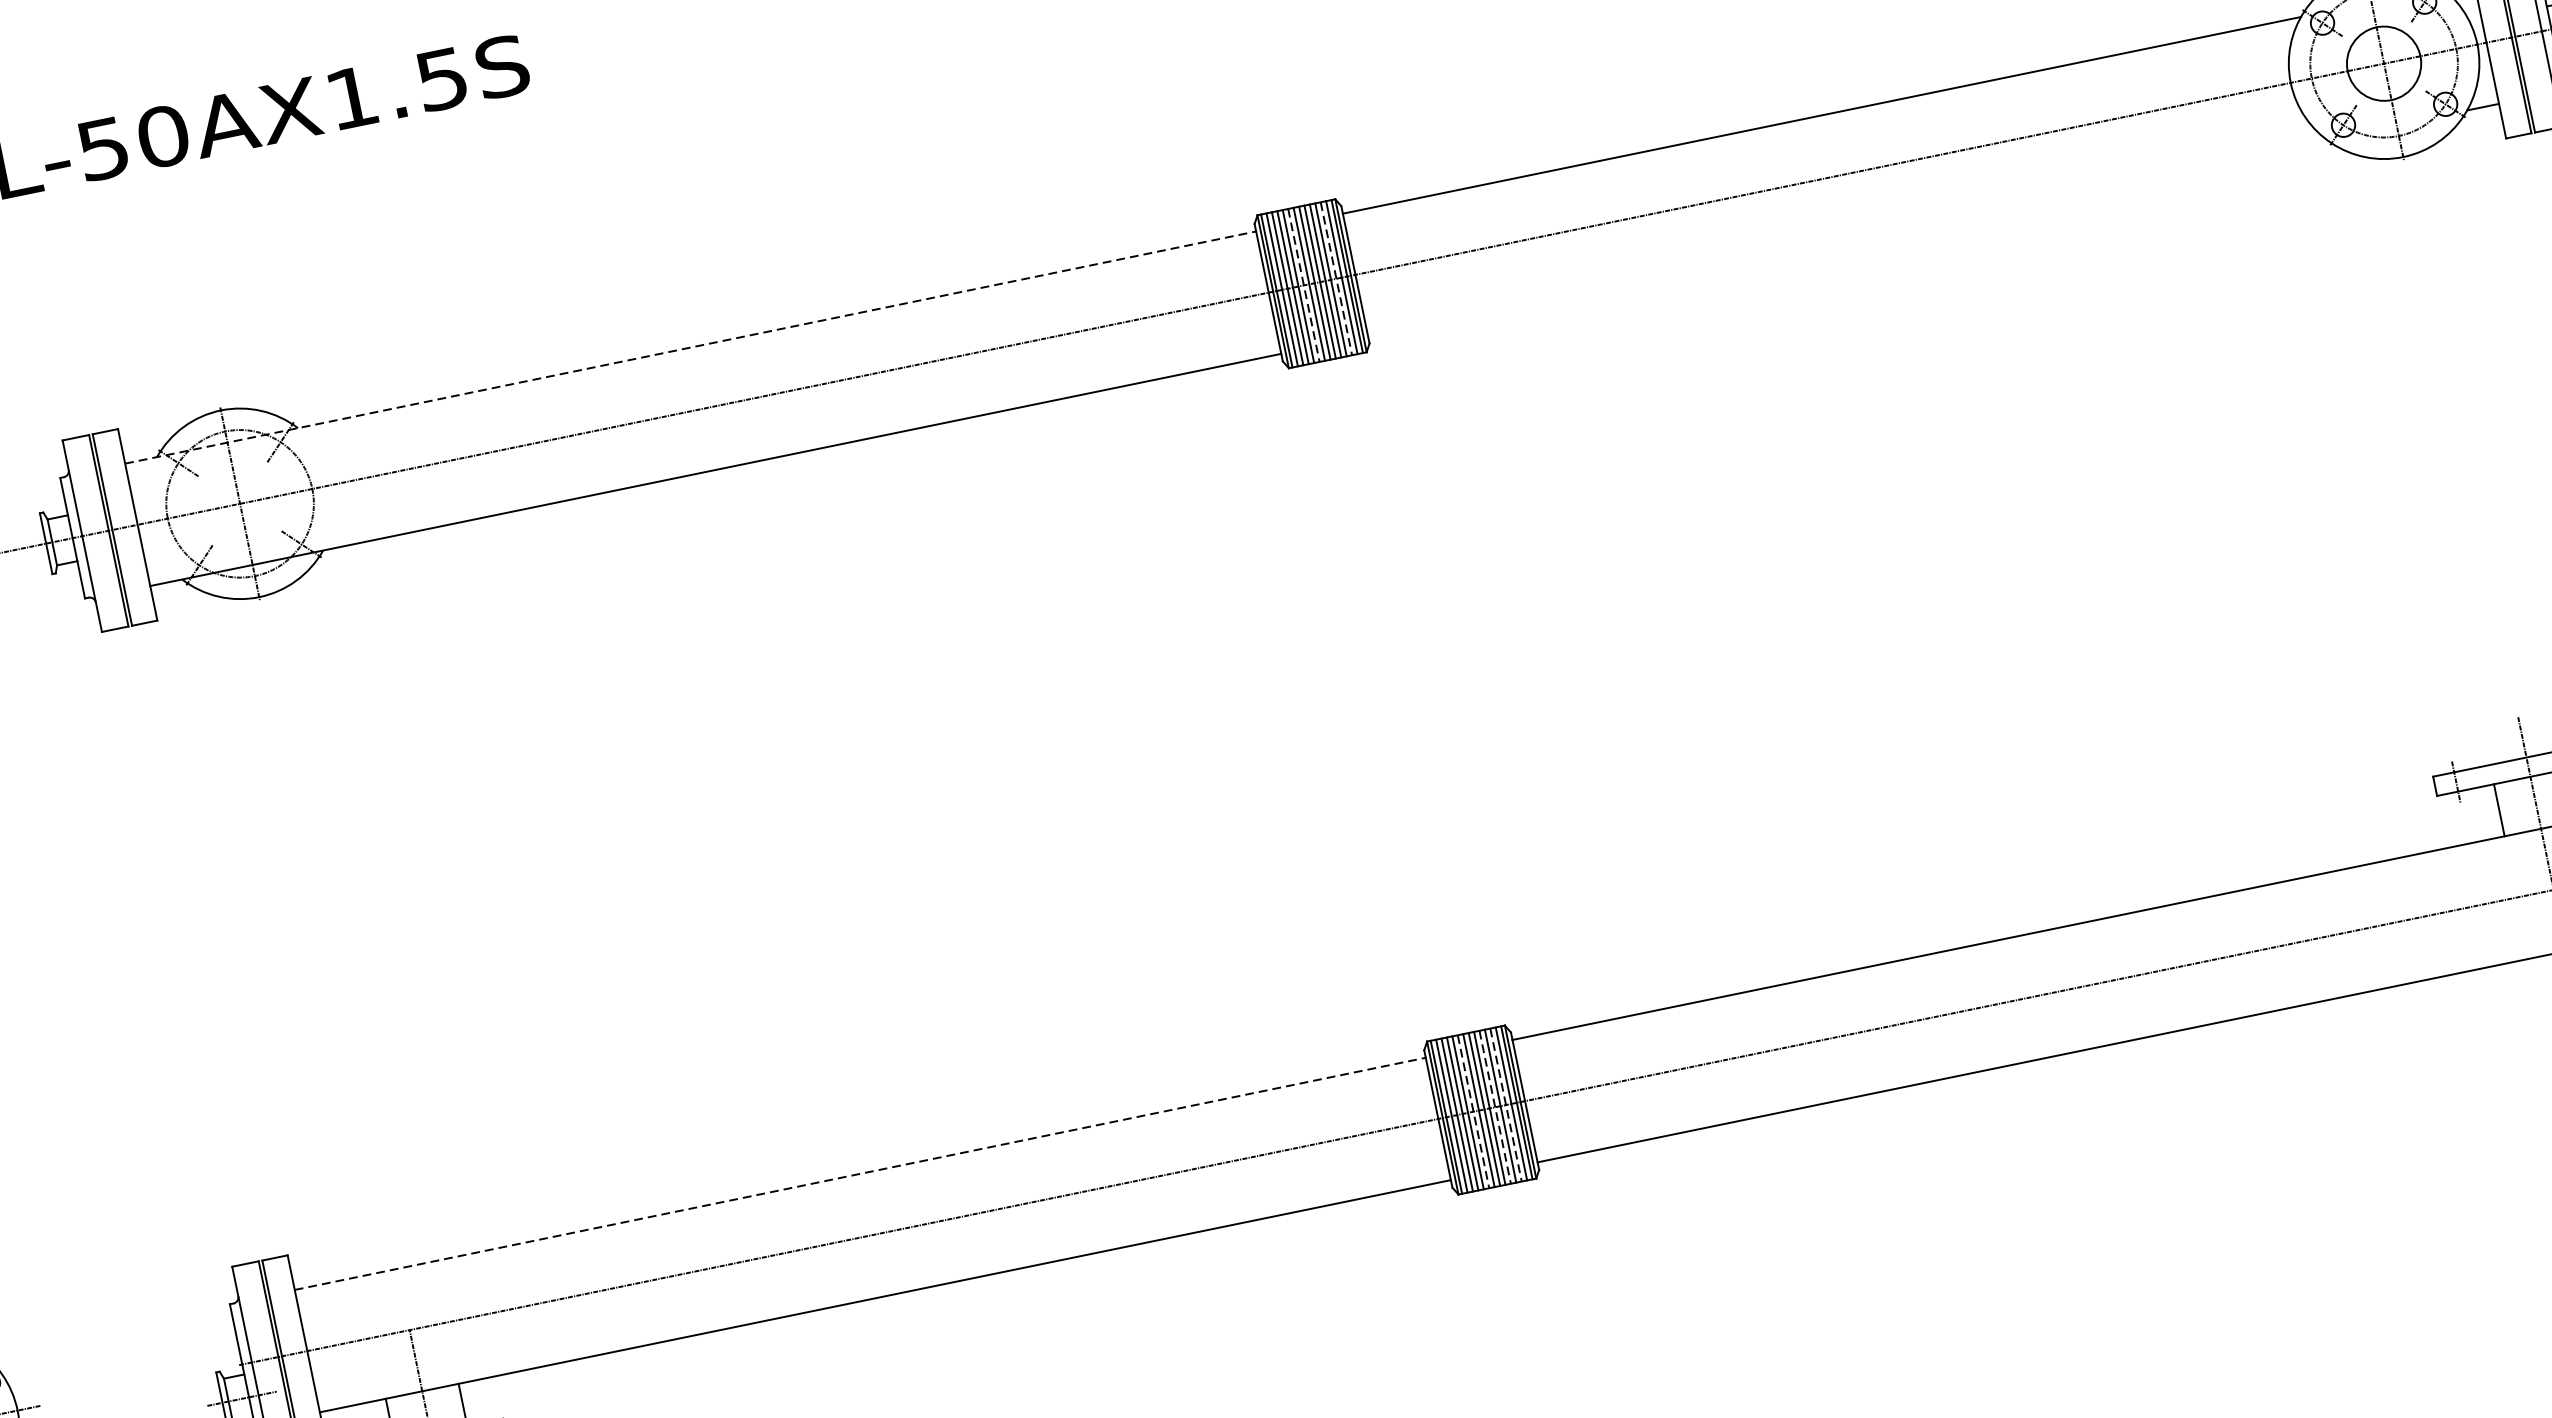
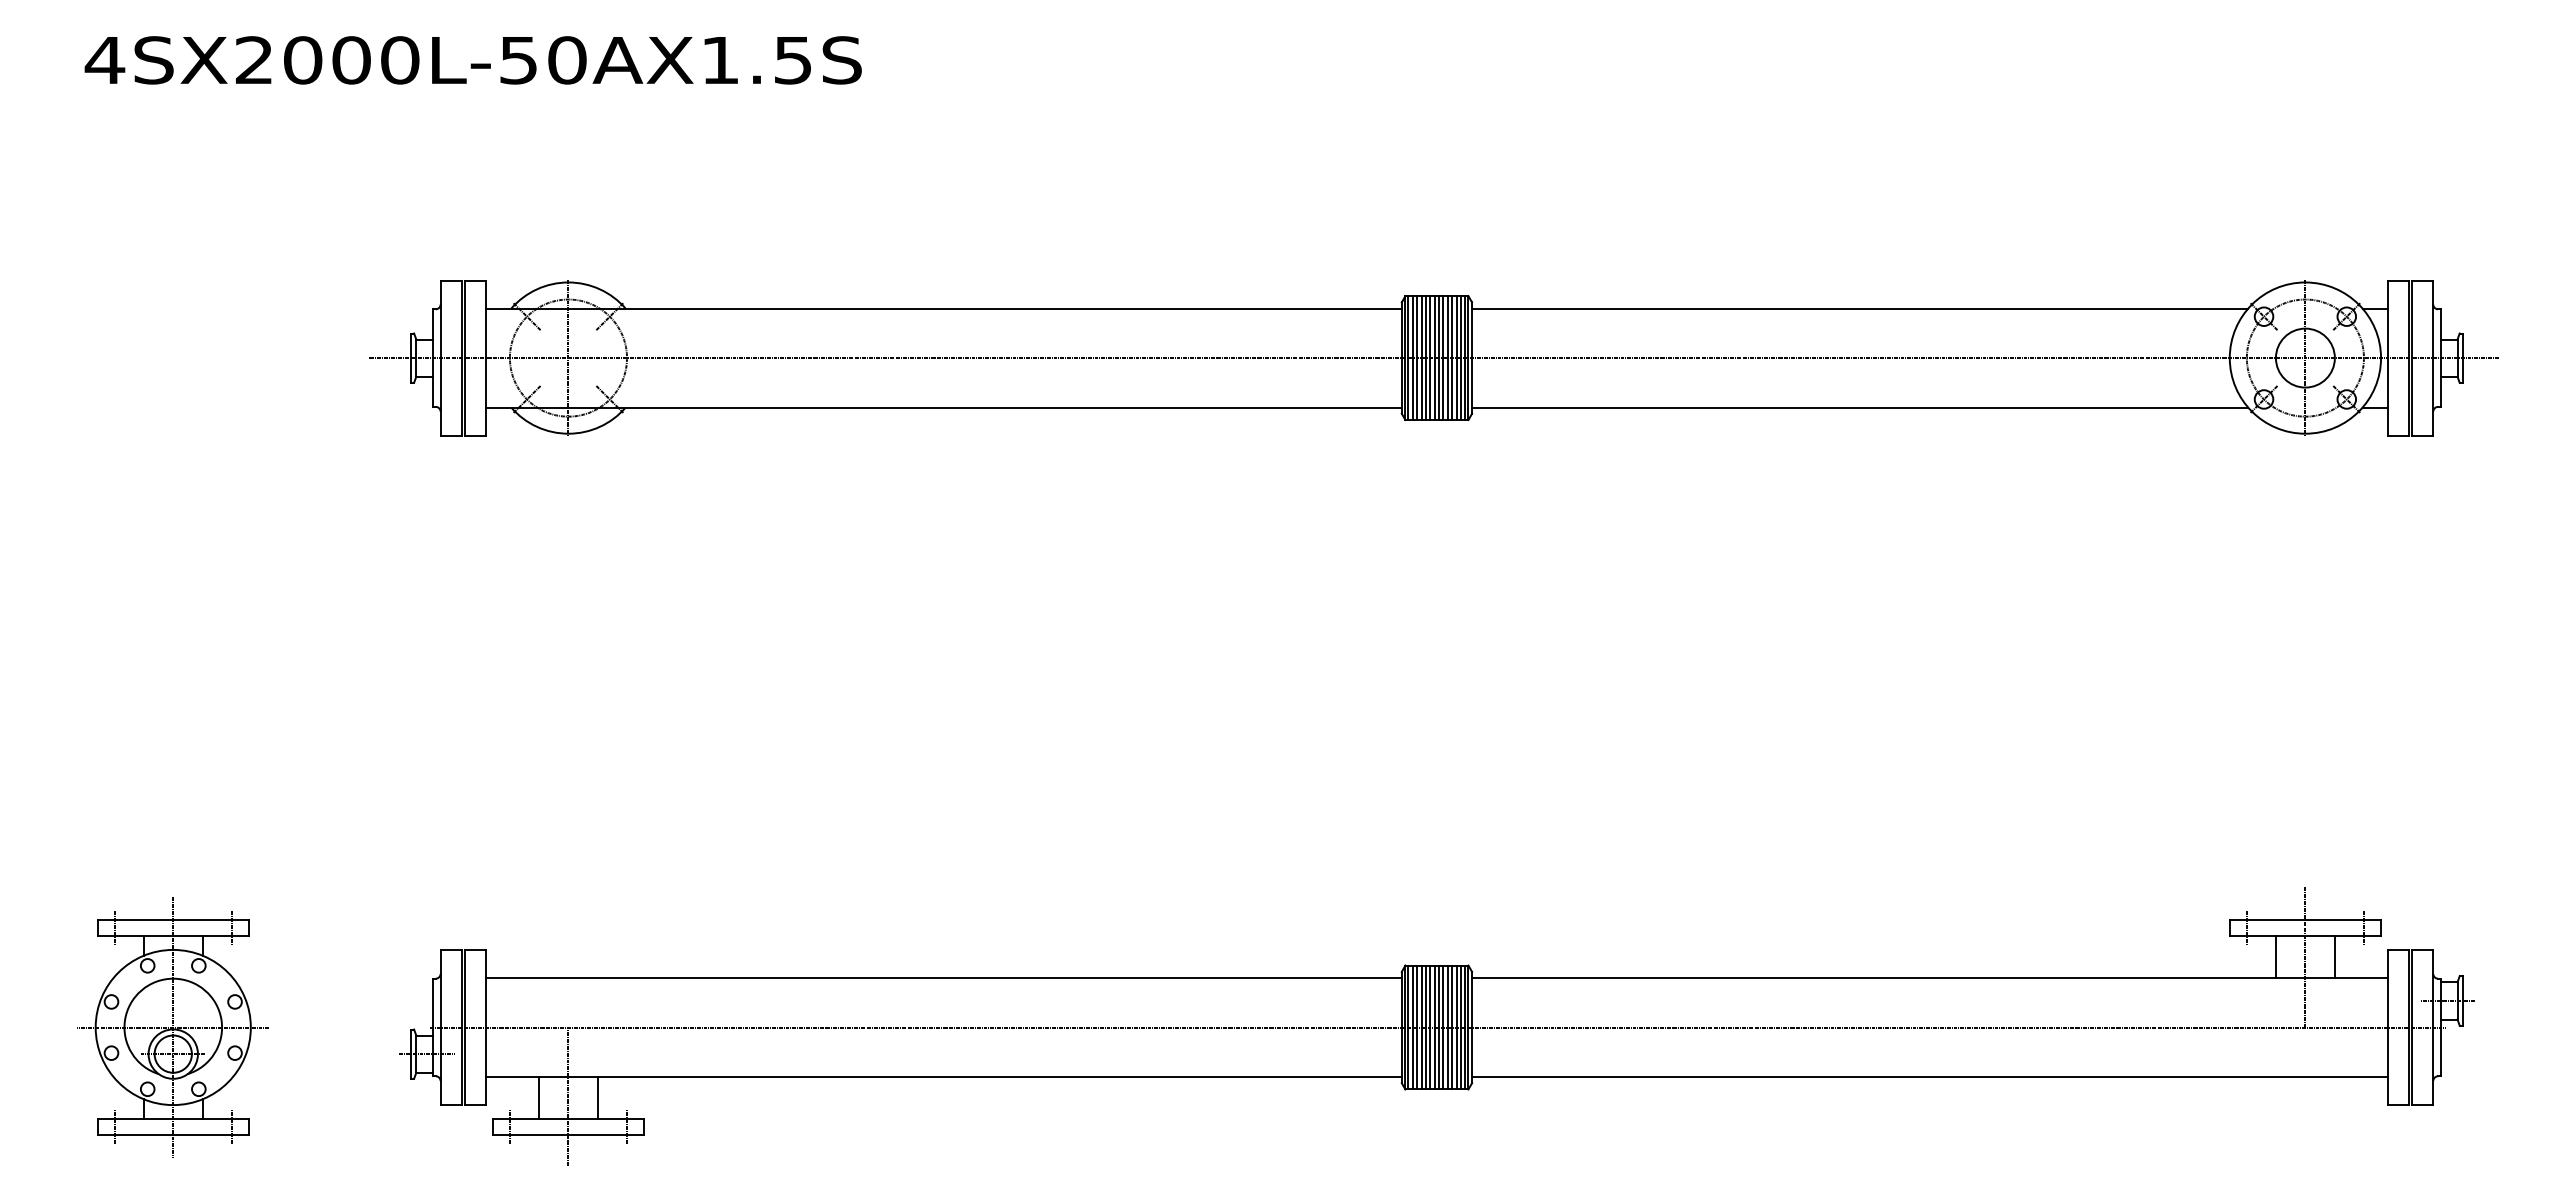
line: (1847, 237) -> (1860, 407), added
line: (1336, 279) -> (1456, 358), dashed -> solid
line: (1304, 285) -> (1430, 358), dashed -> solid
line: (691, 347) -> (944, 308), dashed -> solid
line: (1505, 1105) -> (1456, 1027), dashed -> solid
line: (1494, 1107) -> (1447, 1027), dashed -> solid
line: (1473, 1111) -> (1430, 1027), dashed -> solid
line: (861, 1173) -> (944, 977), dashed -> solid

